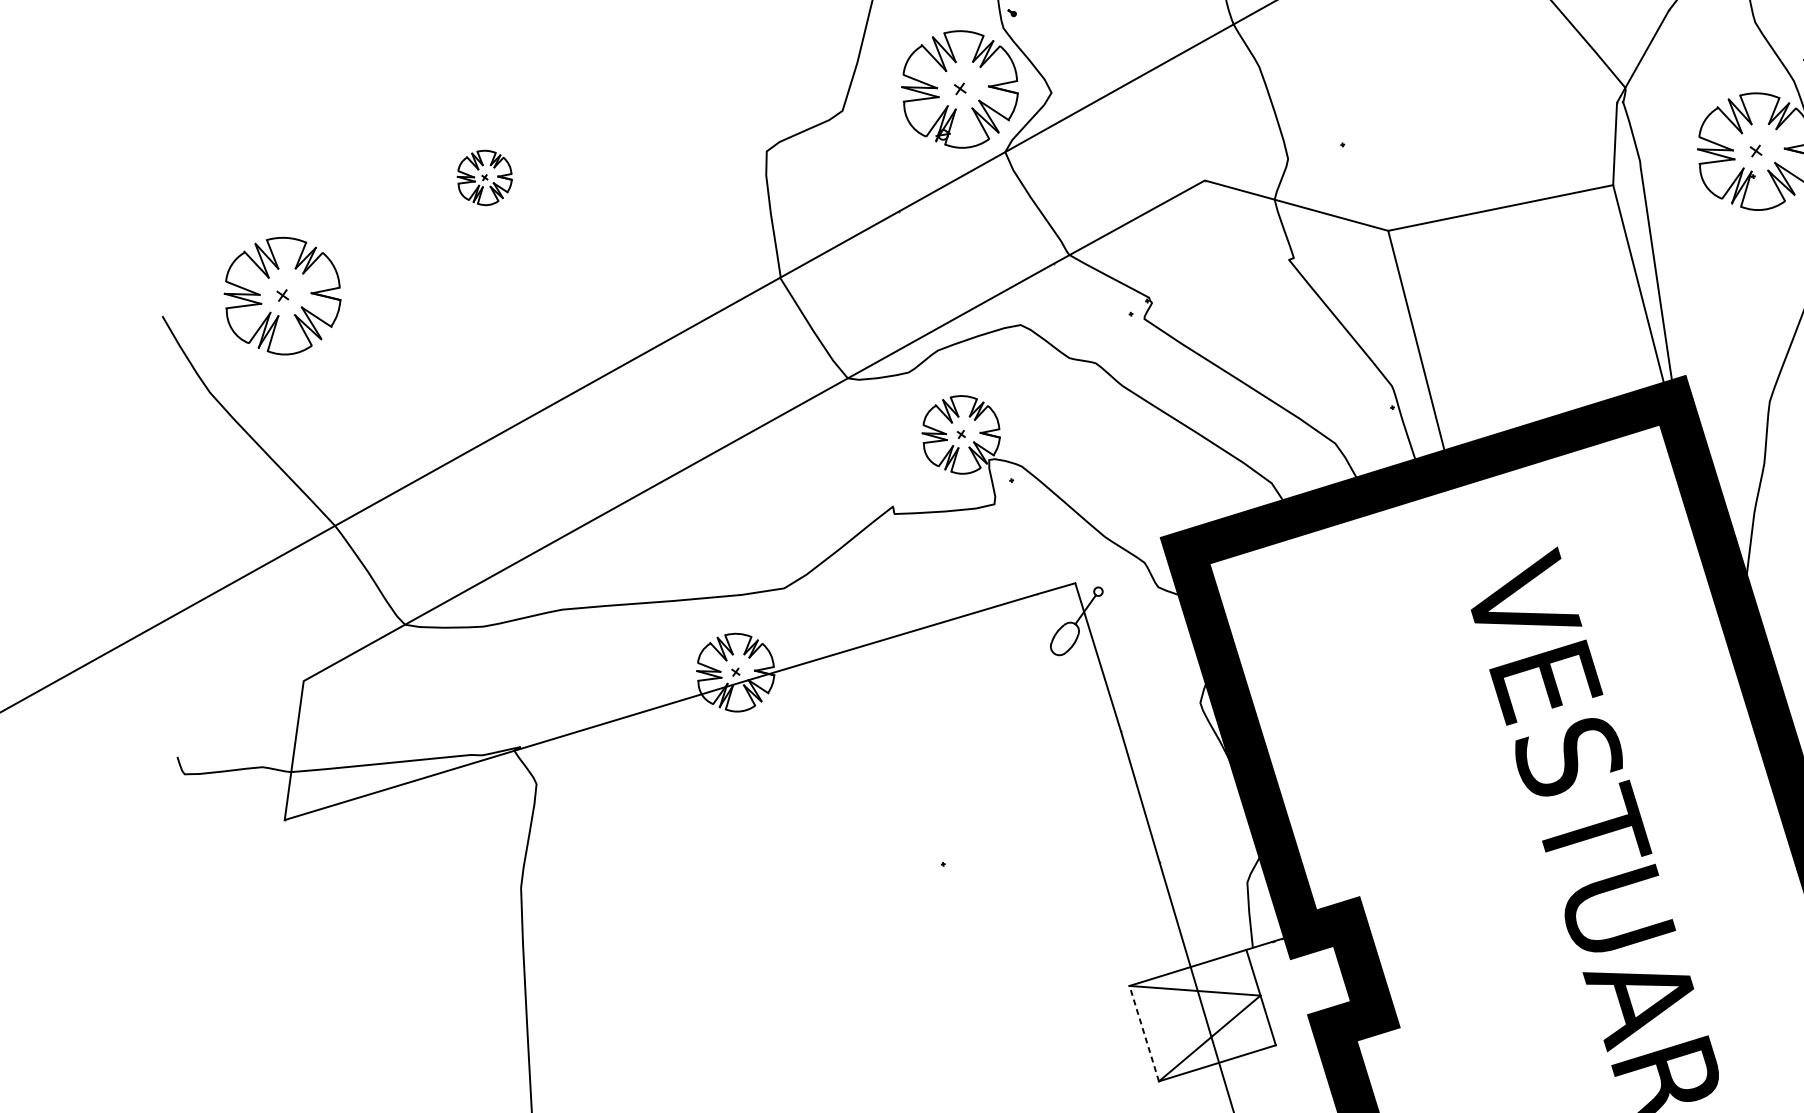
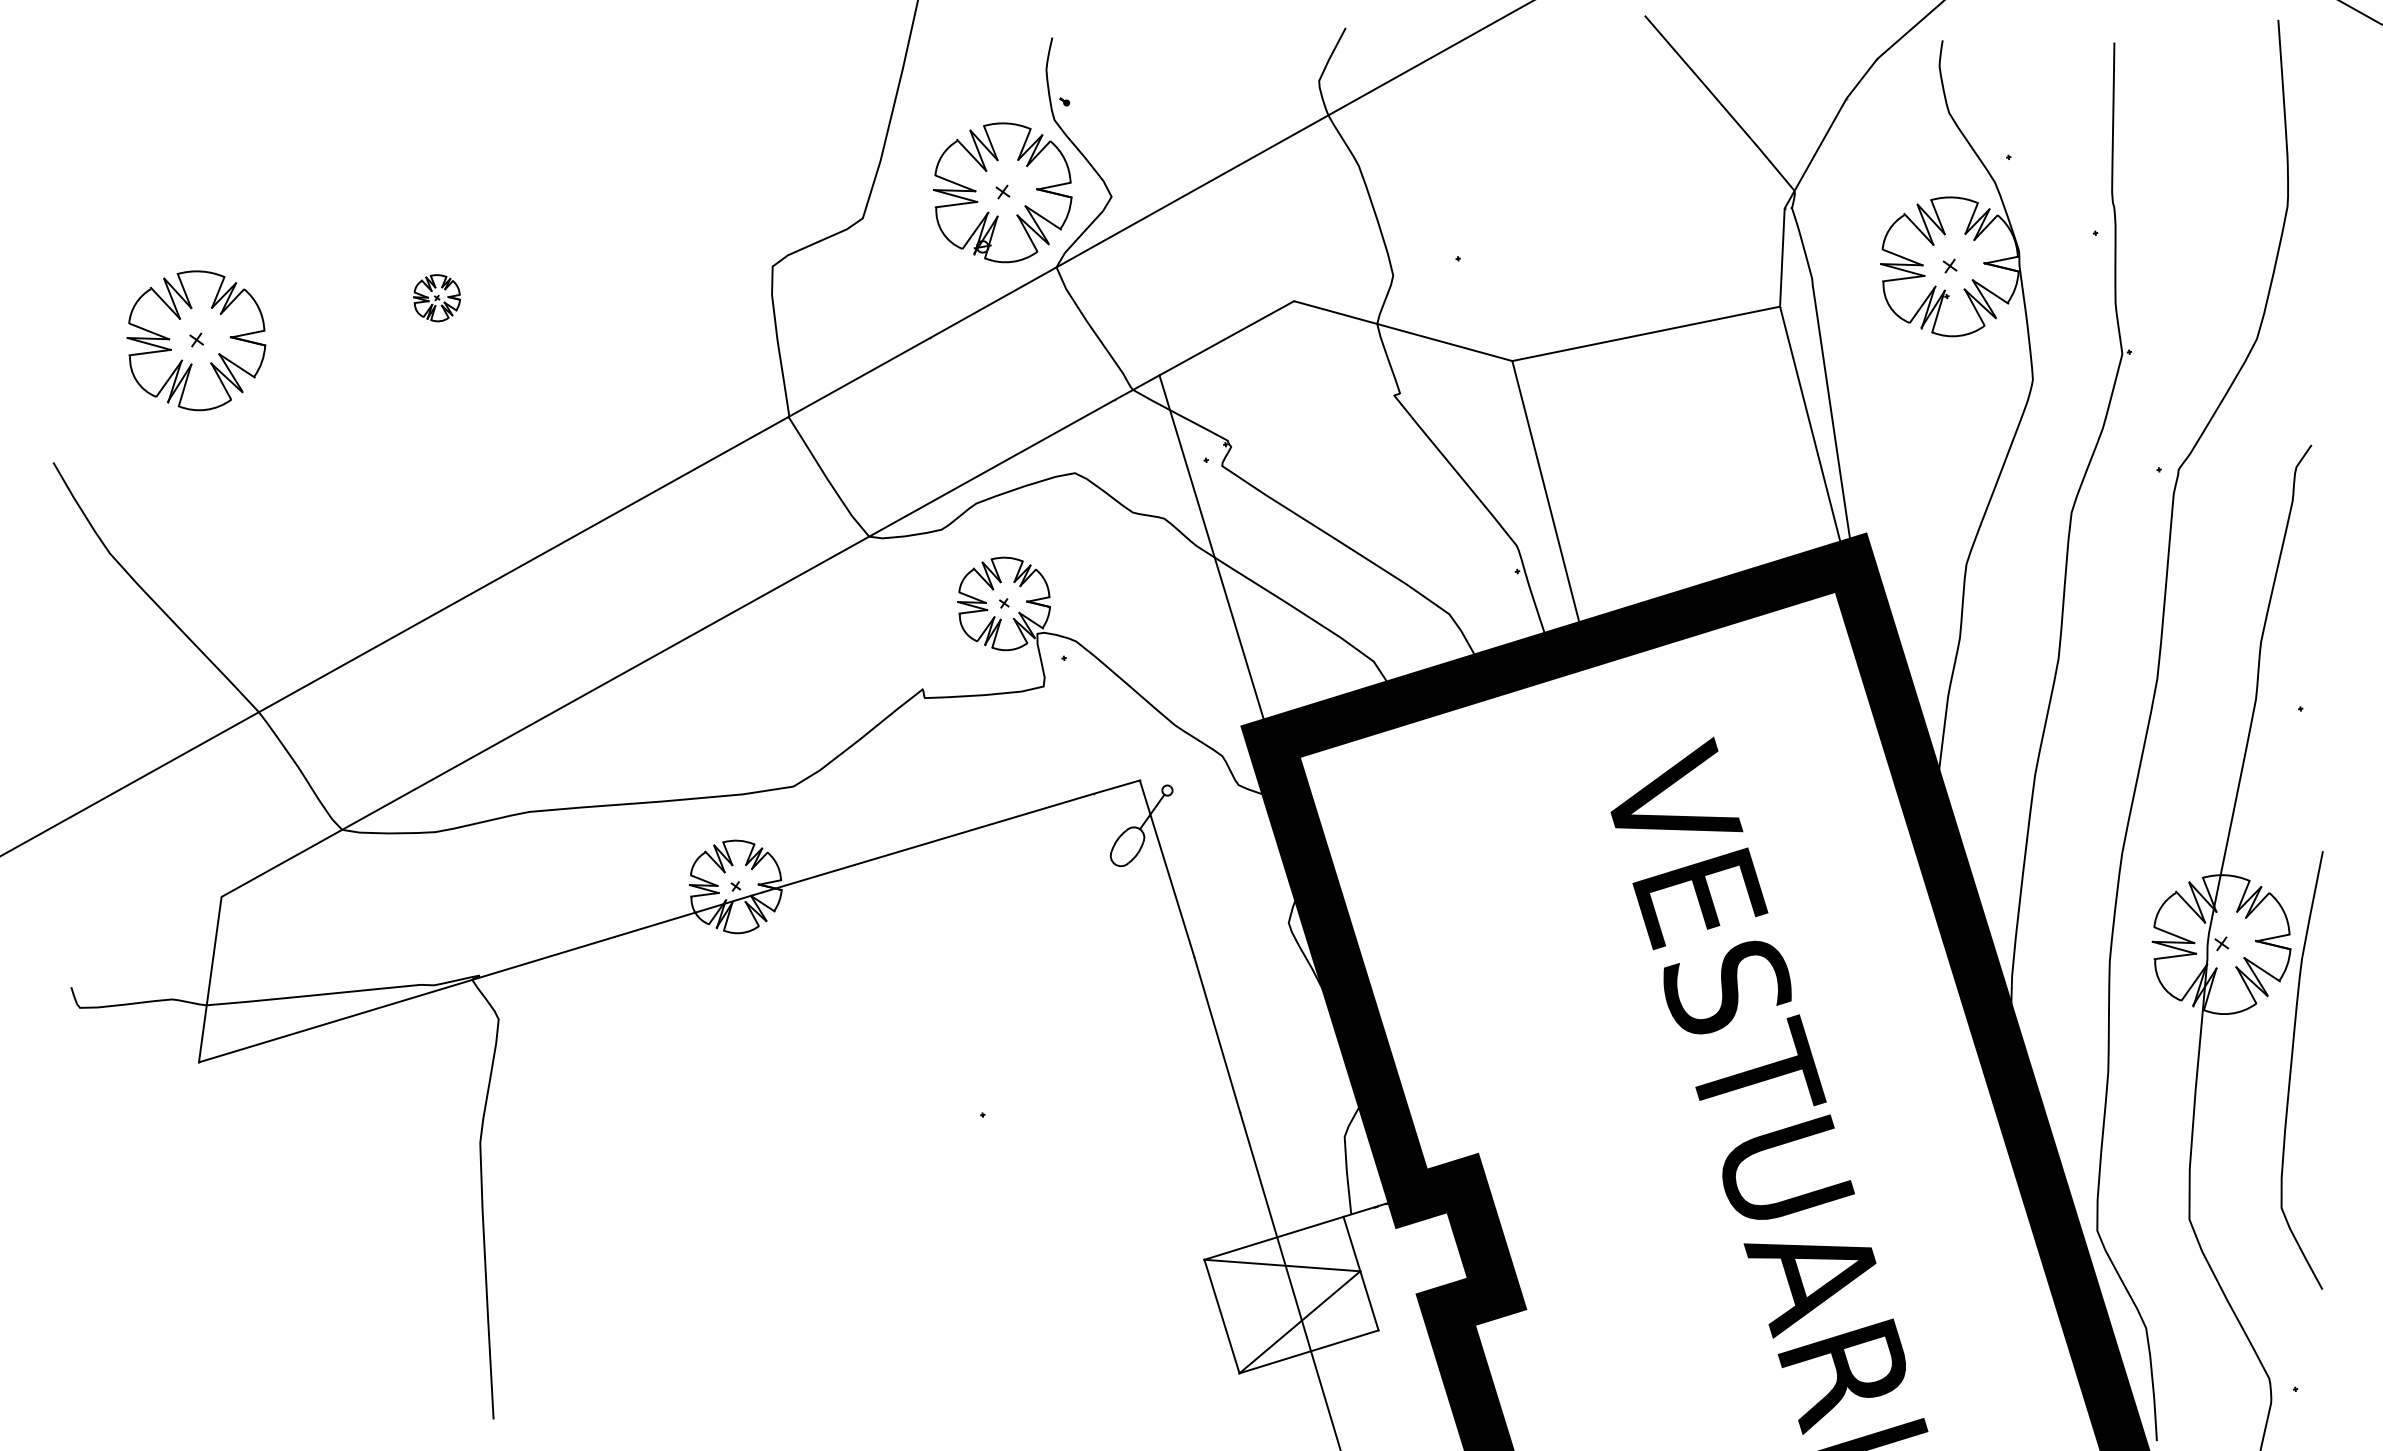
part: (484, 178) -> (436, 298), size x0.71
part: (282, 295) -> (196, 340), moved
line: (1137, 396) -> (1214, 558), added
line: (1143, 1033) -> (1221, 1316), dashed -> solid

